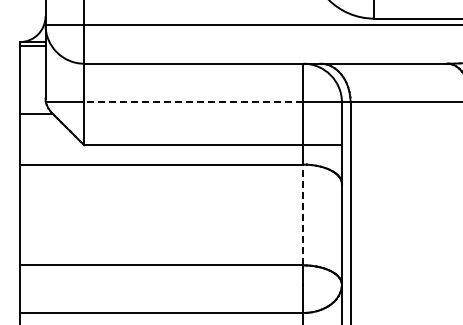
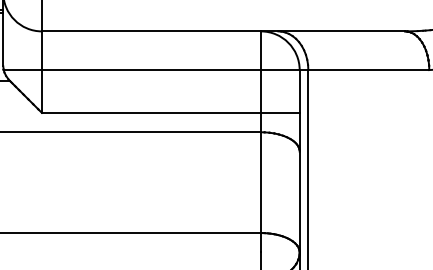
line: (193, 102) -> (151, 70), dashed -> solid
line: (303, 214) -> (261, 182), dashed -> solid

